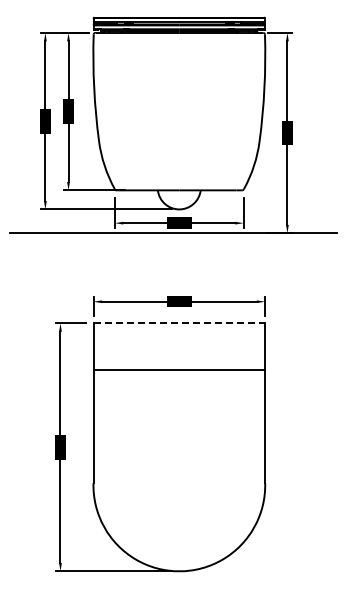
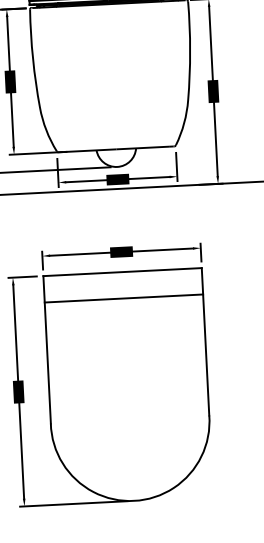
line: (179, 323) -> (122, 272), dashed -> solid
line: (179, 369) -> (124, 298), moved

